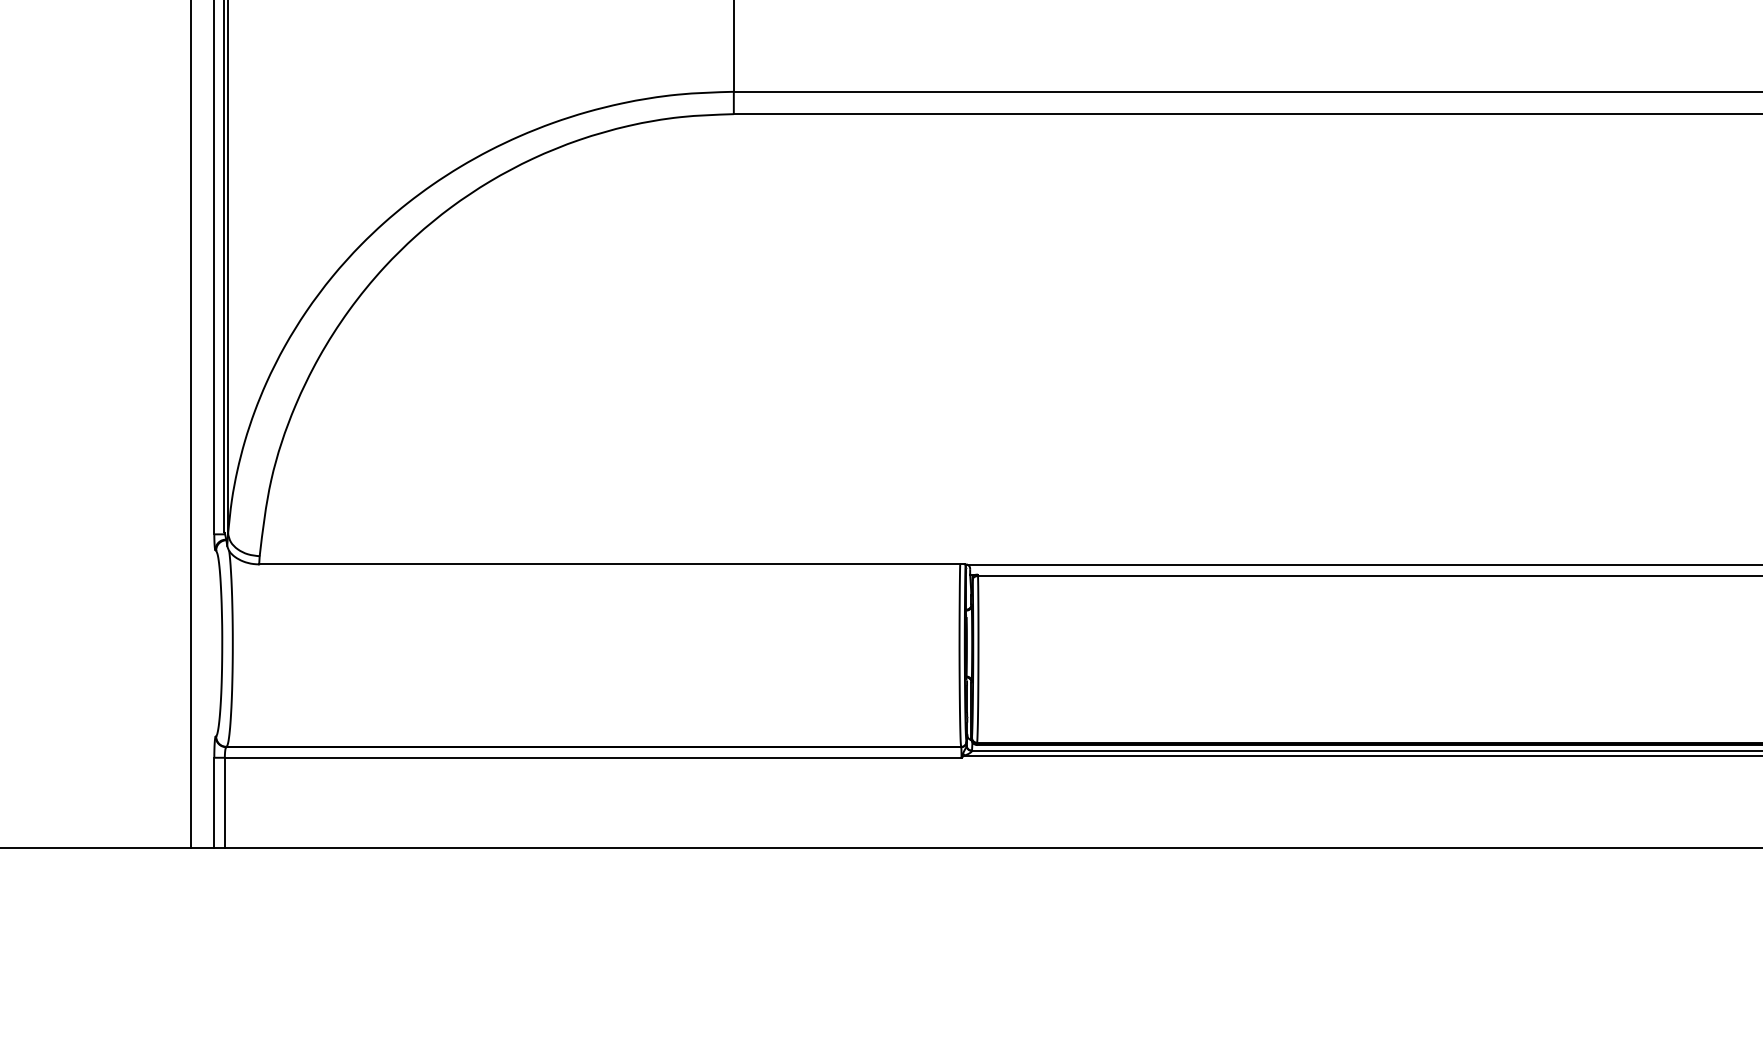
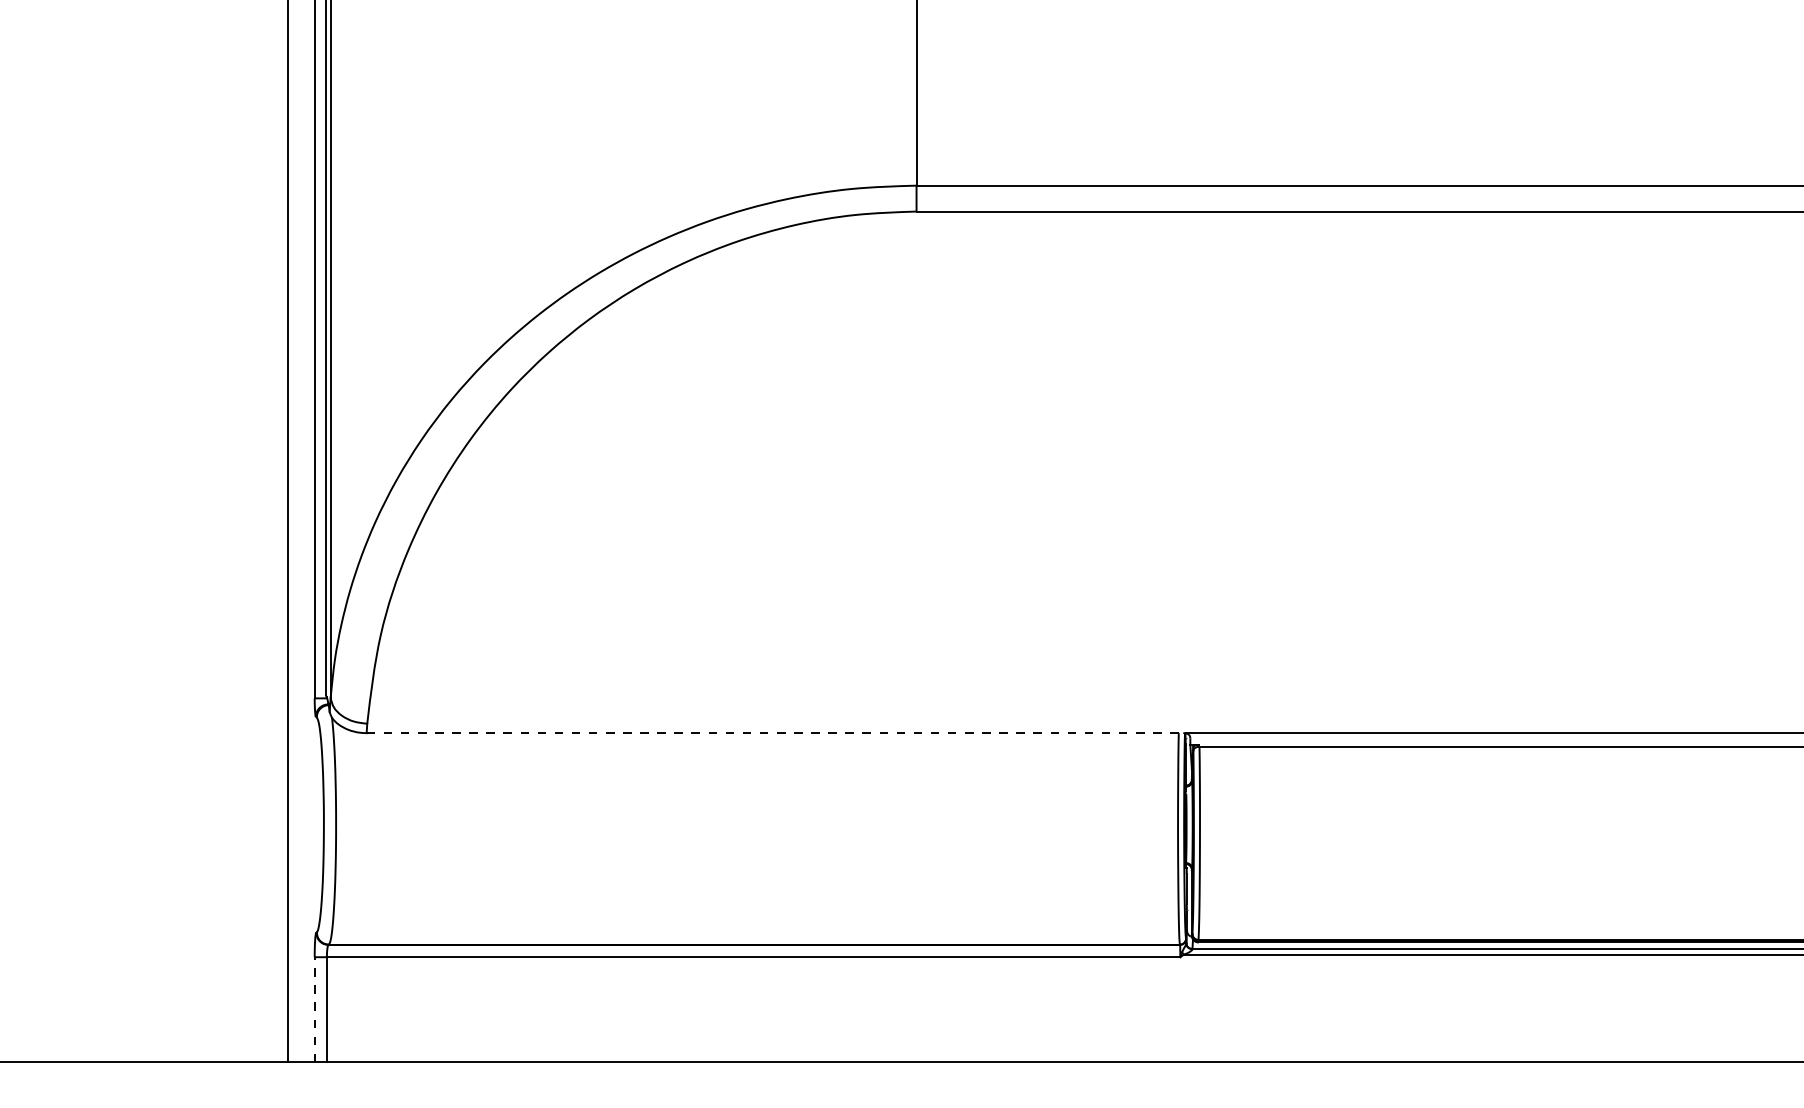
line: (612, 564) -> (775, 733), solid -> dashed
line: (214, 802) -> (314, 1009), solid -> dashed

